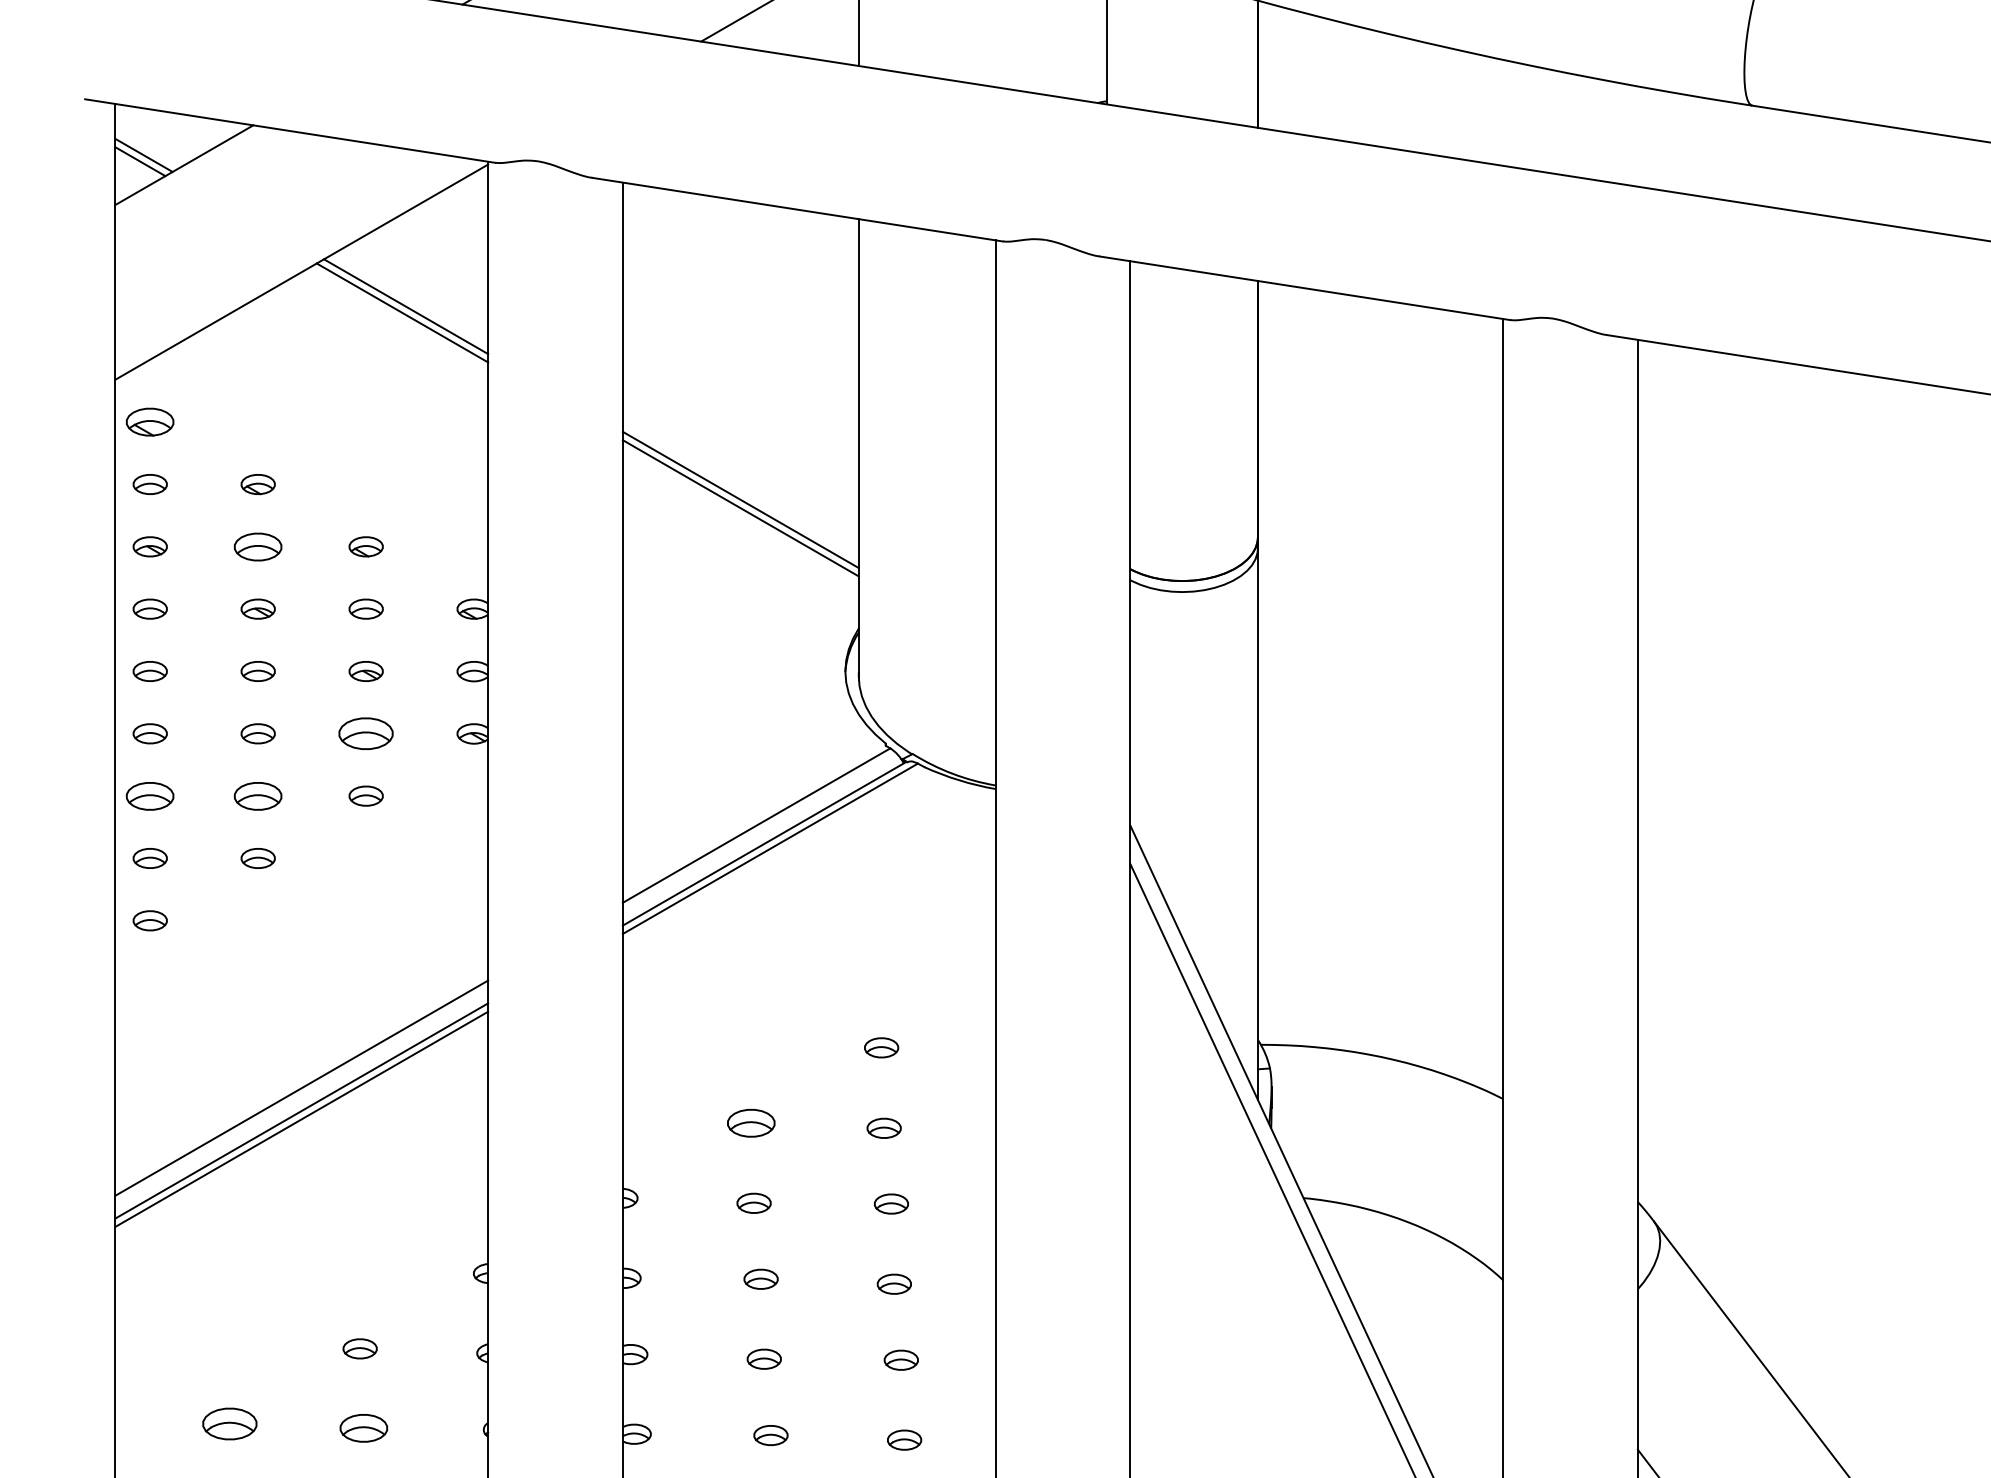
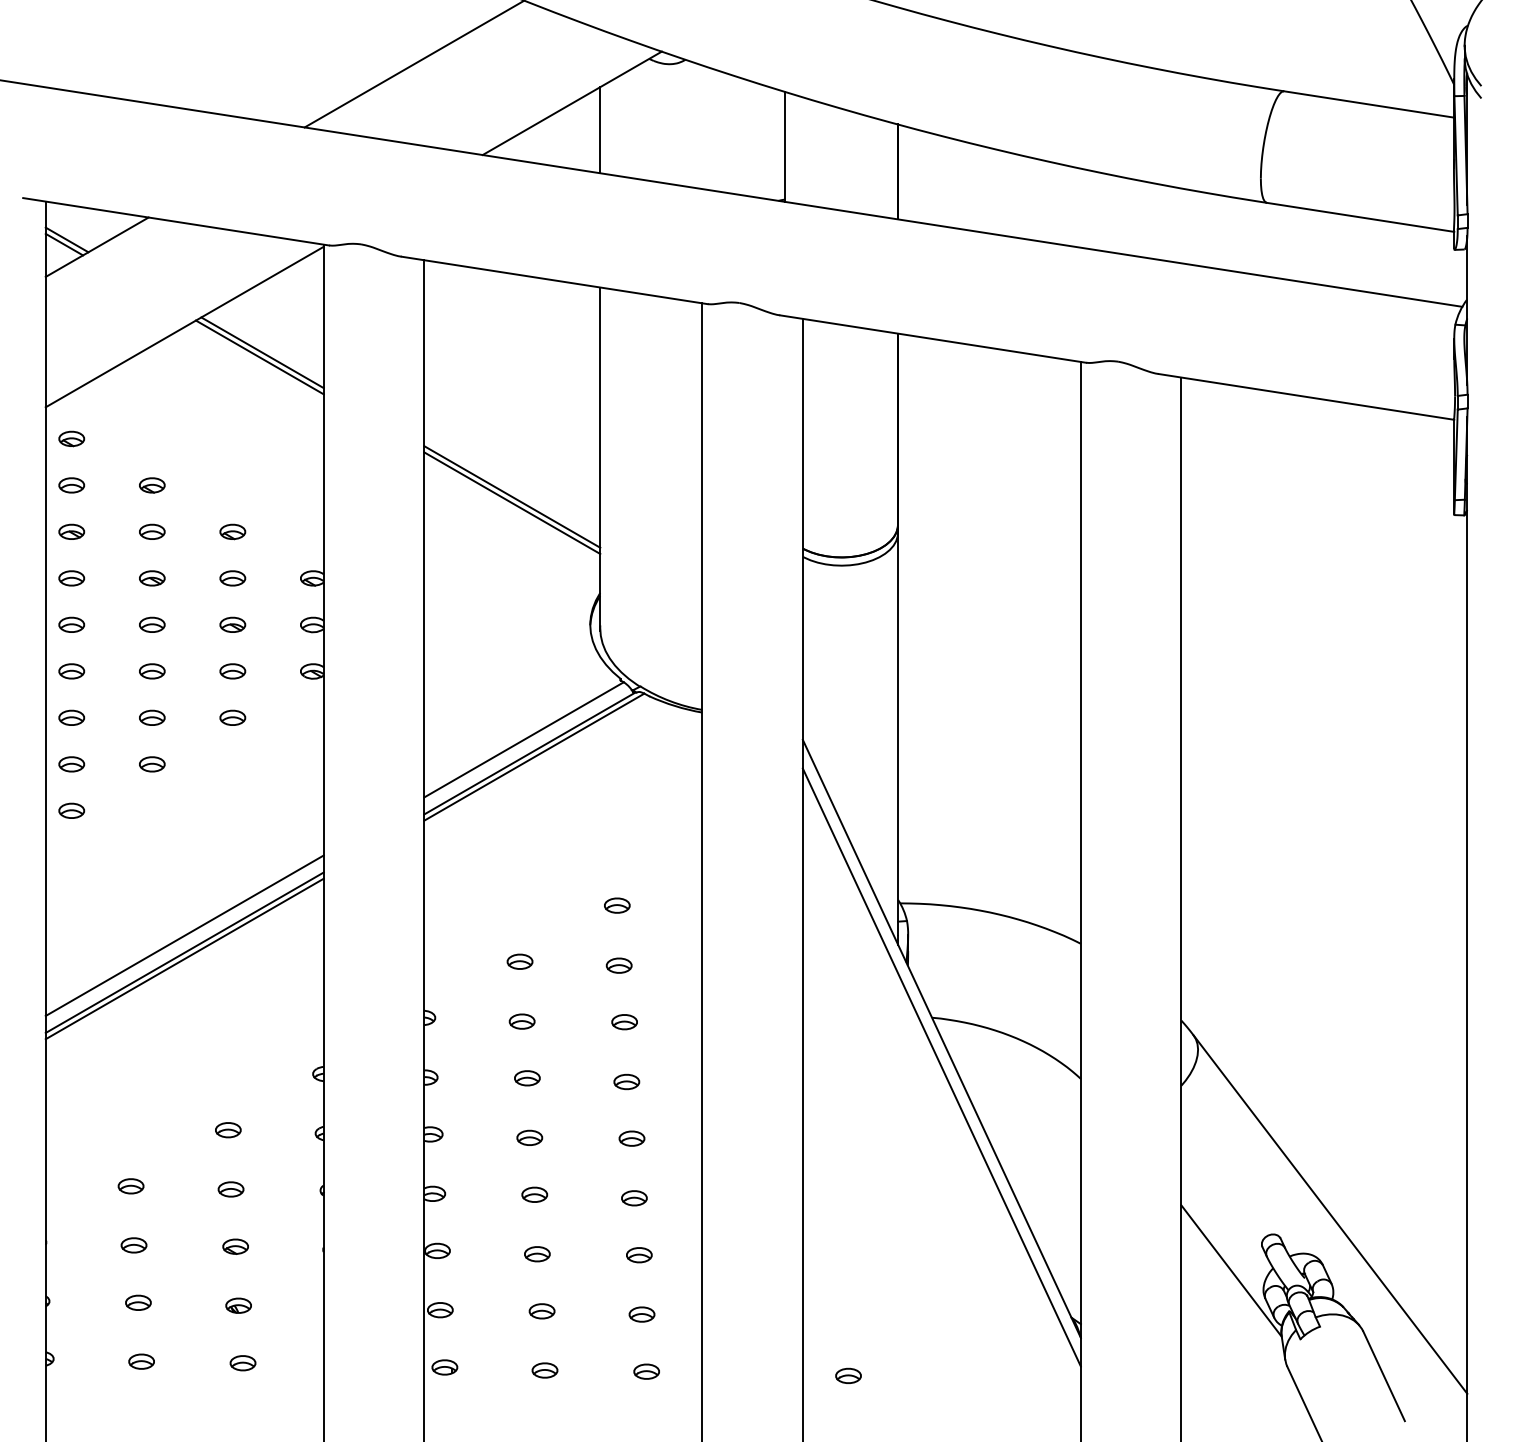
part: (149, 421) -> (71, 438), size x0.71
part: (258, 546) -> (152, 531), size x0.71
part: (365, 733) -> (232, 671), size x0.62
part: (149, 795) -> (71, 717), size x0.71
part: (258, 795) -> (152, 717), size x0.71
part: (750, 1122) -> (519, 961), size x0.71
part: (229, 1424) -> (130, 1186), size x0.62
part: (363, 1428) -> (230, 1189), size x0.71

